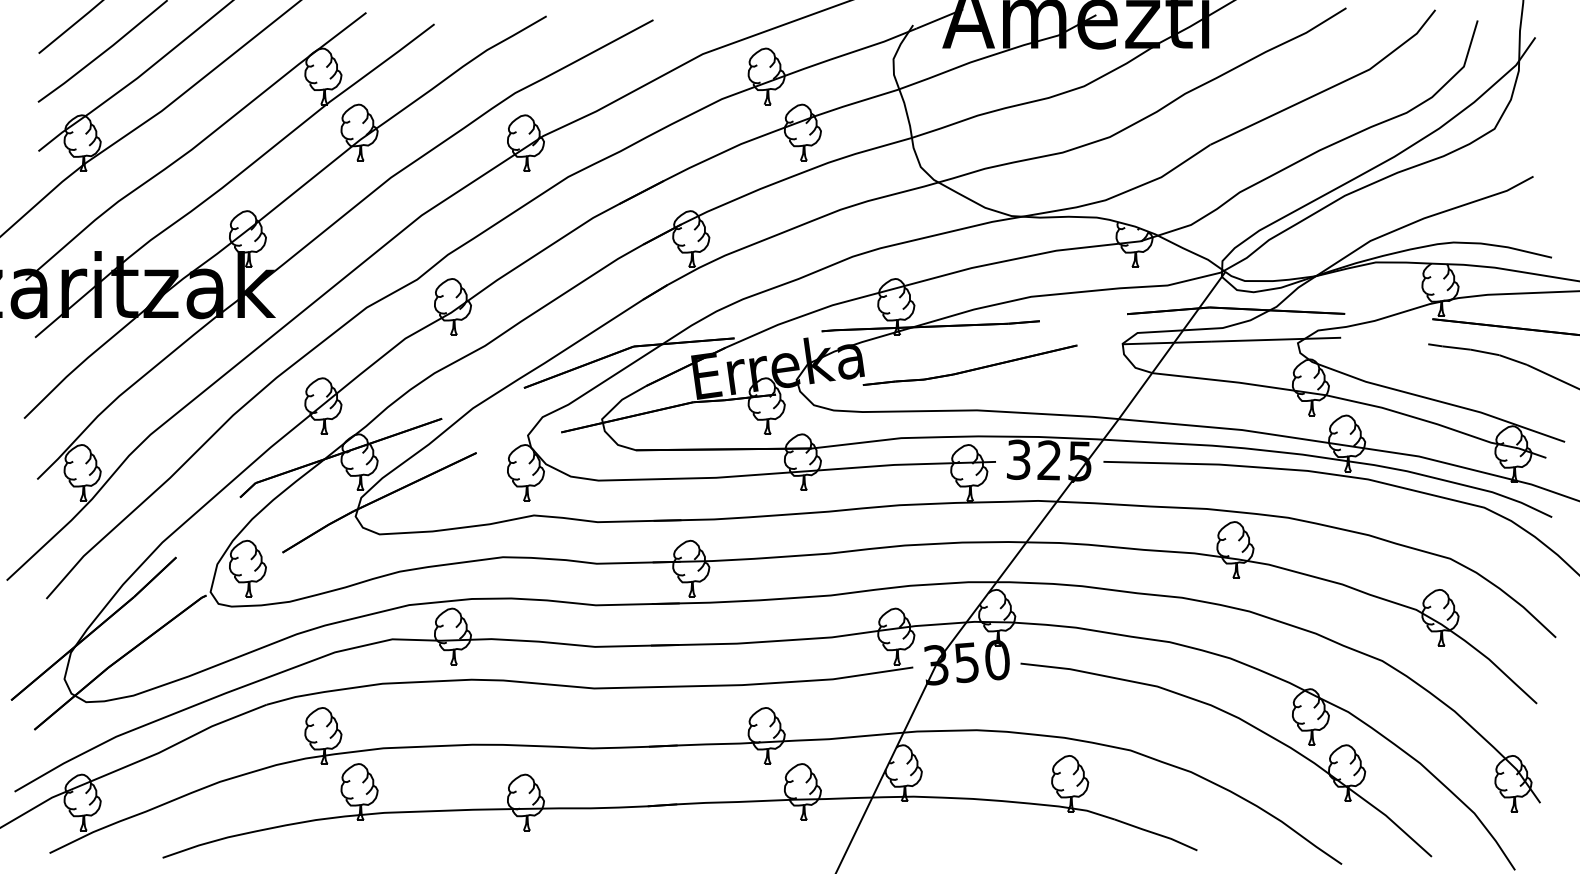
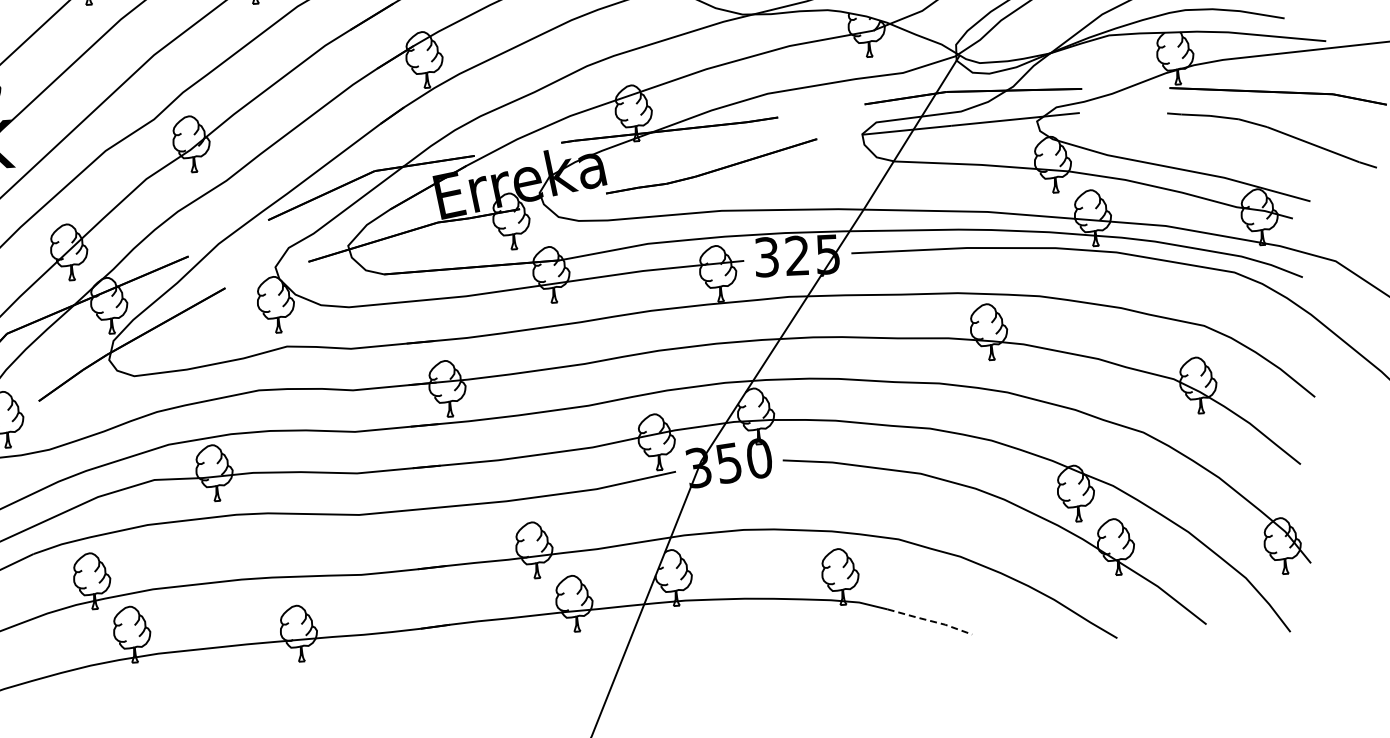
line: (1156, 833) -> (930, 620), solid -> dashed

